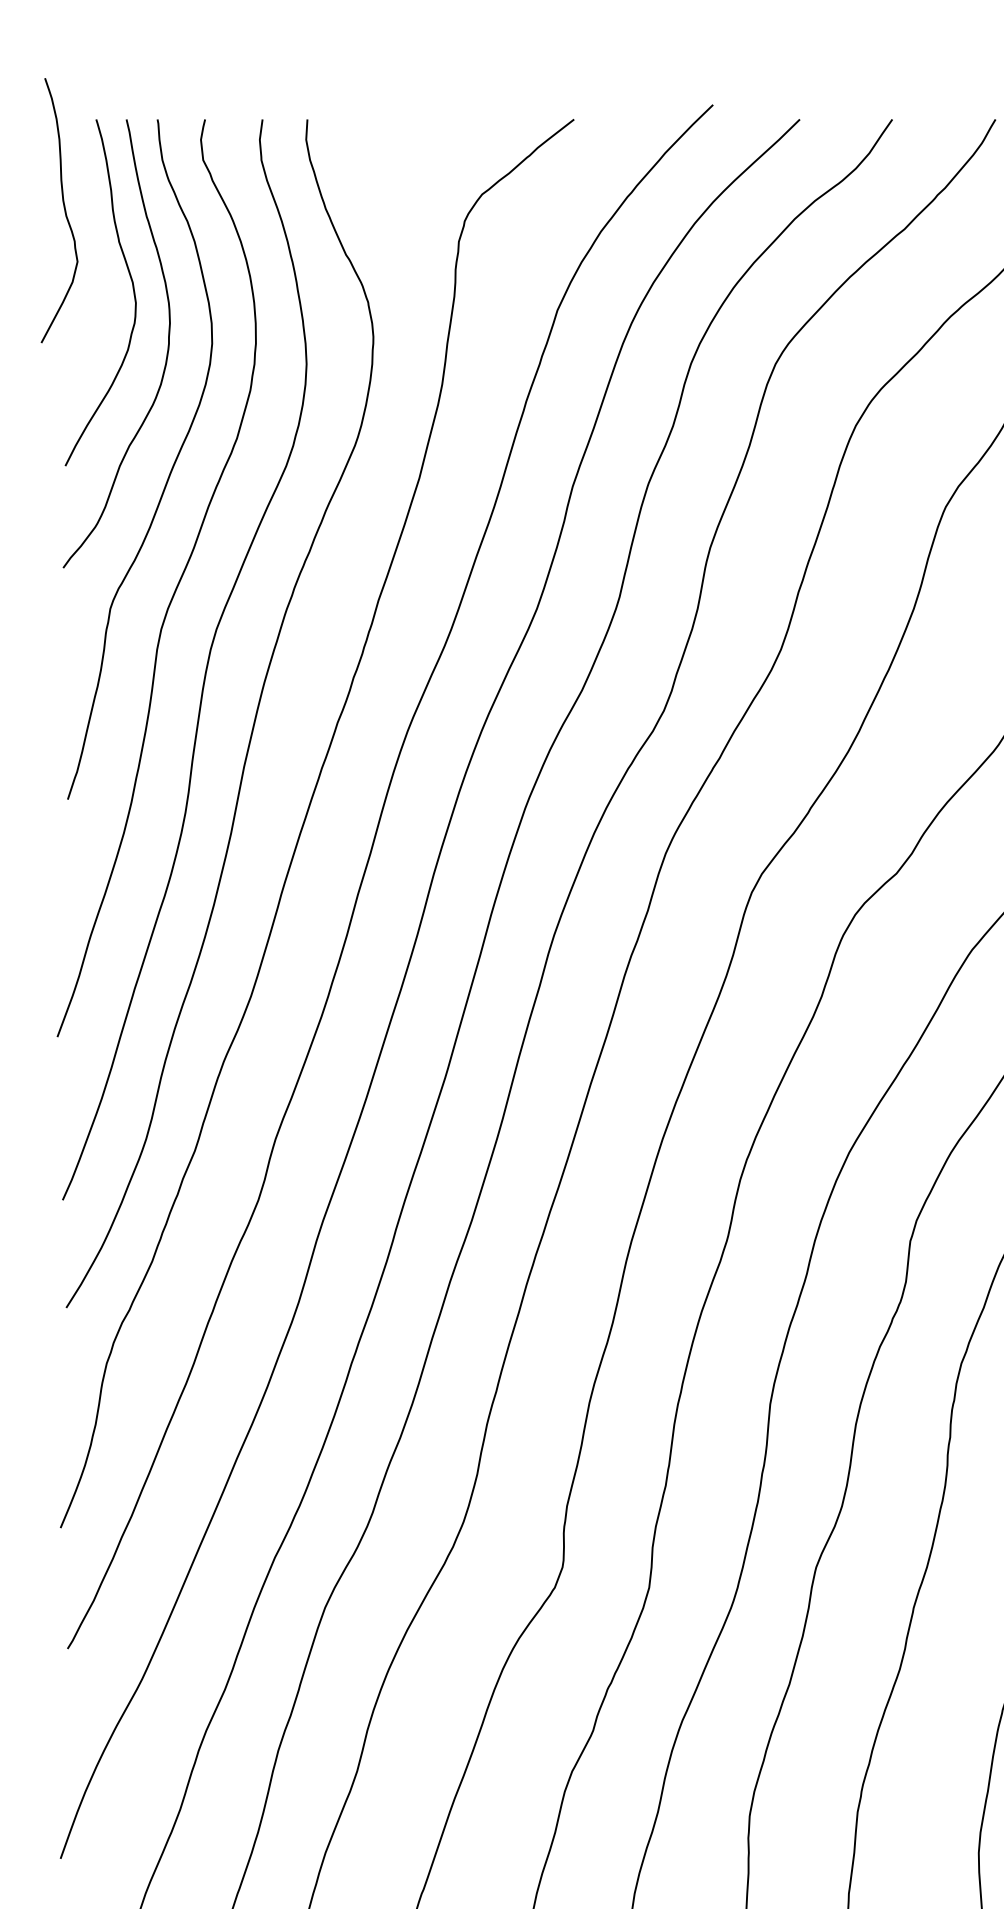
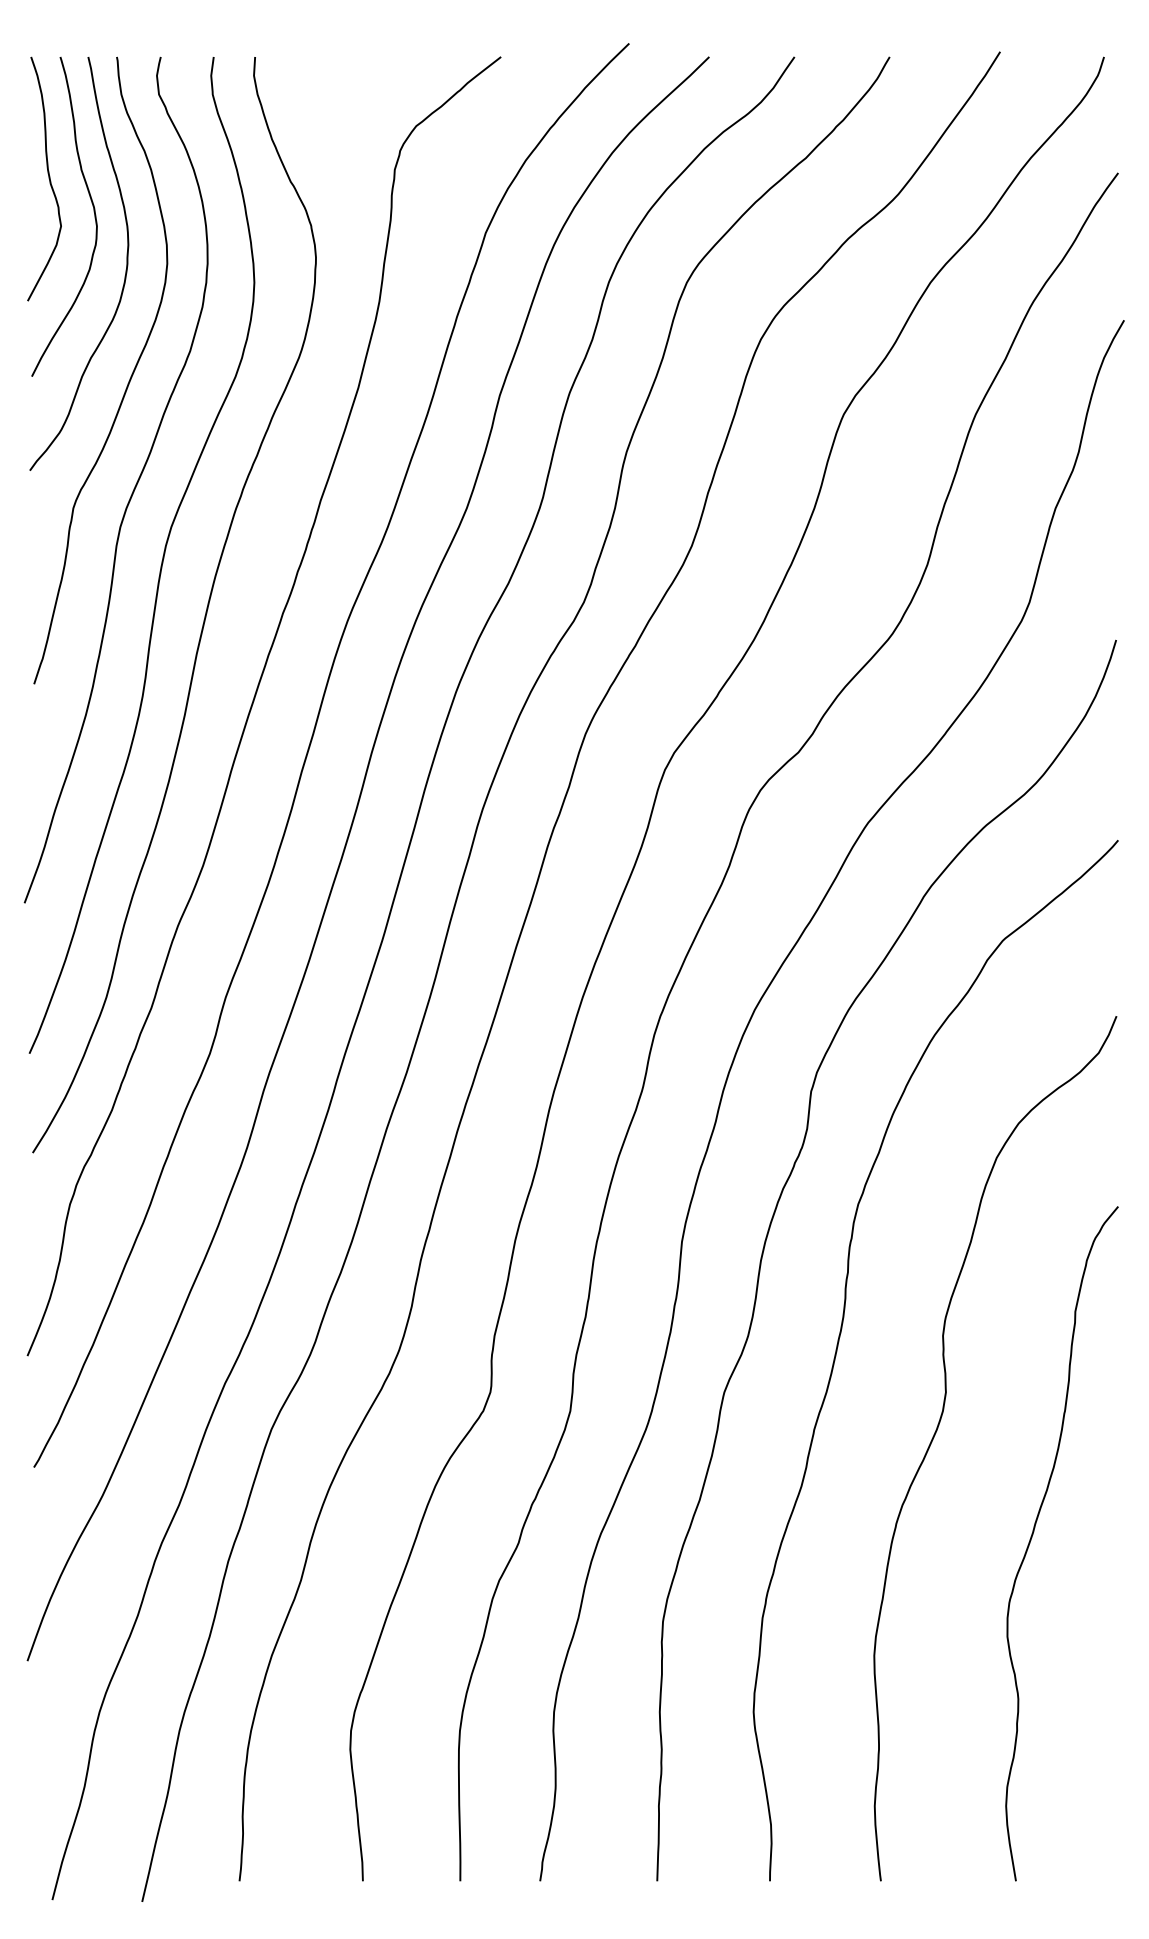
curve: (63, 210) -> (48, 178), moved

